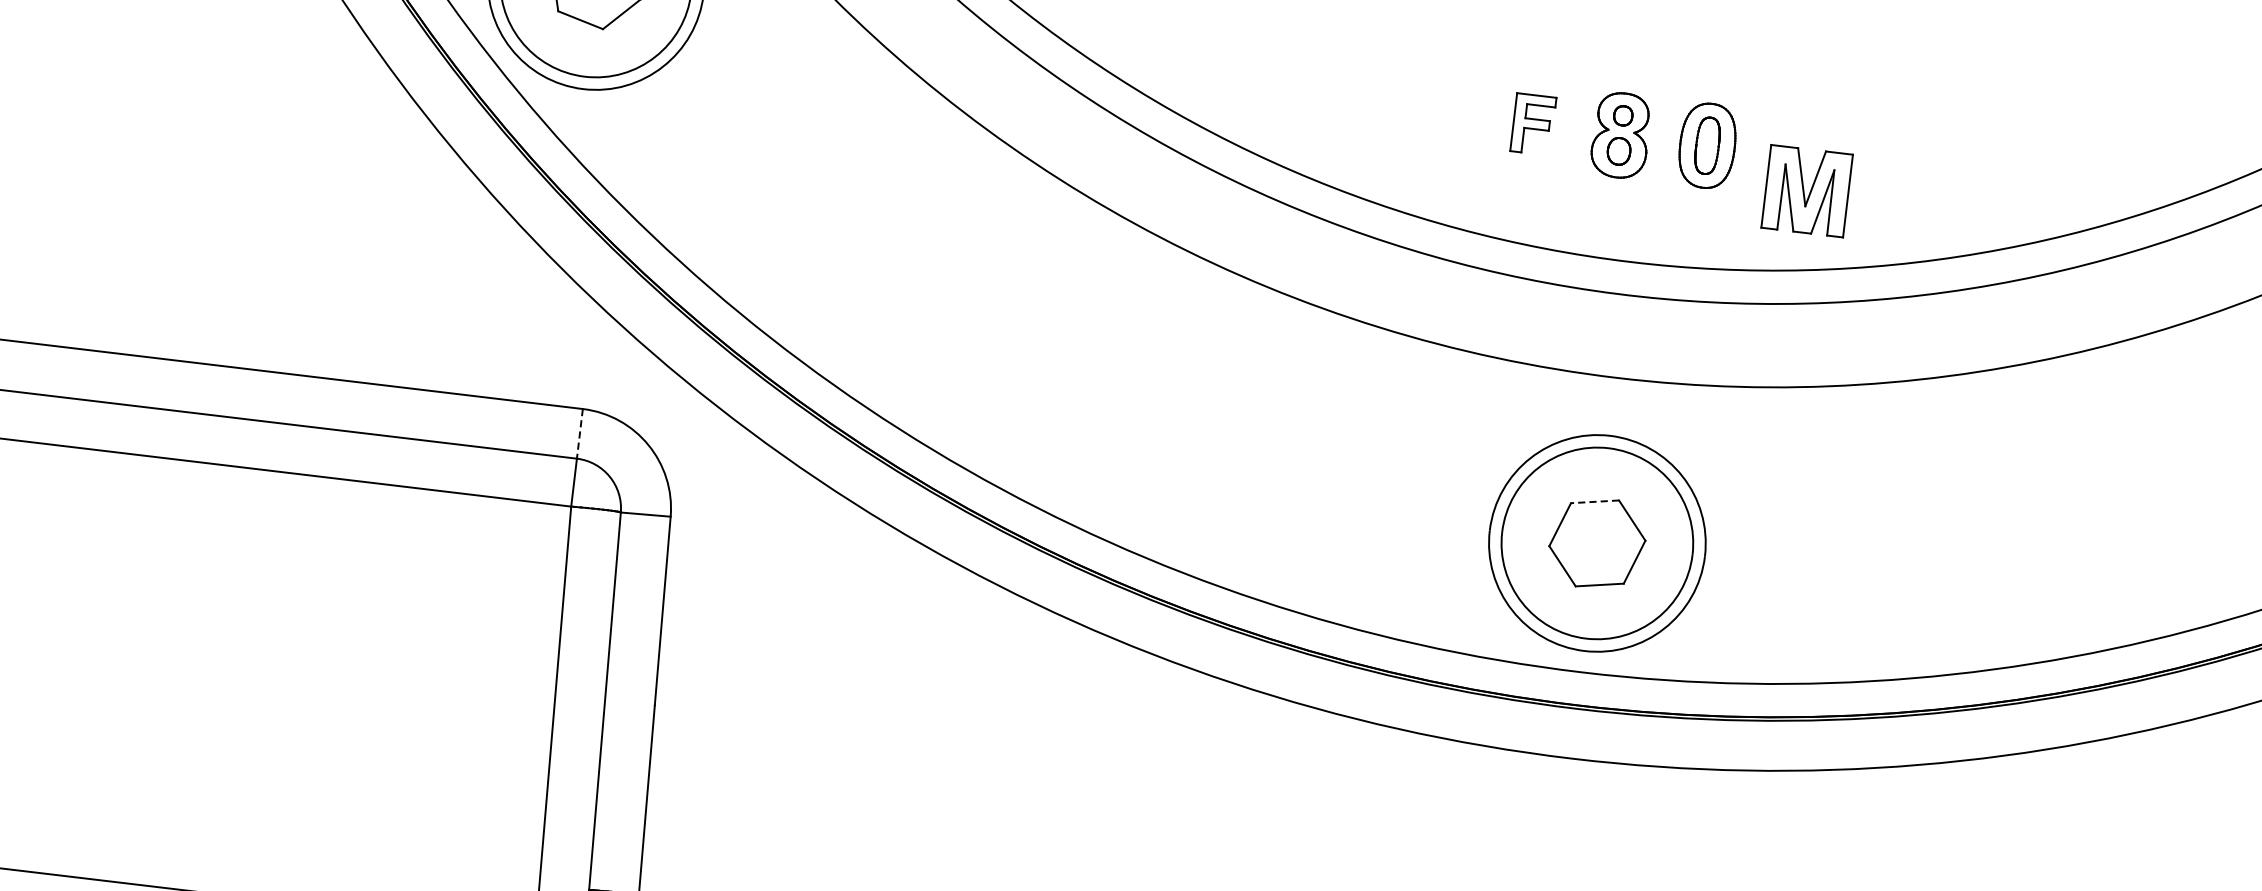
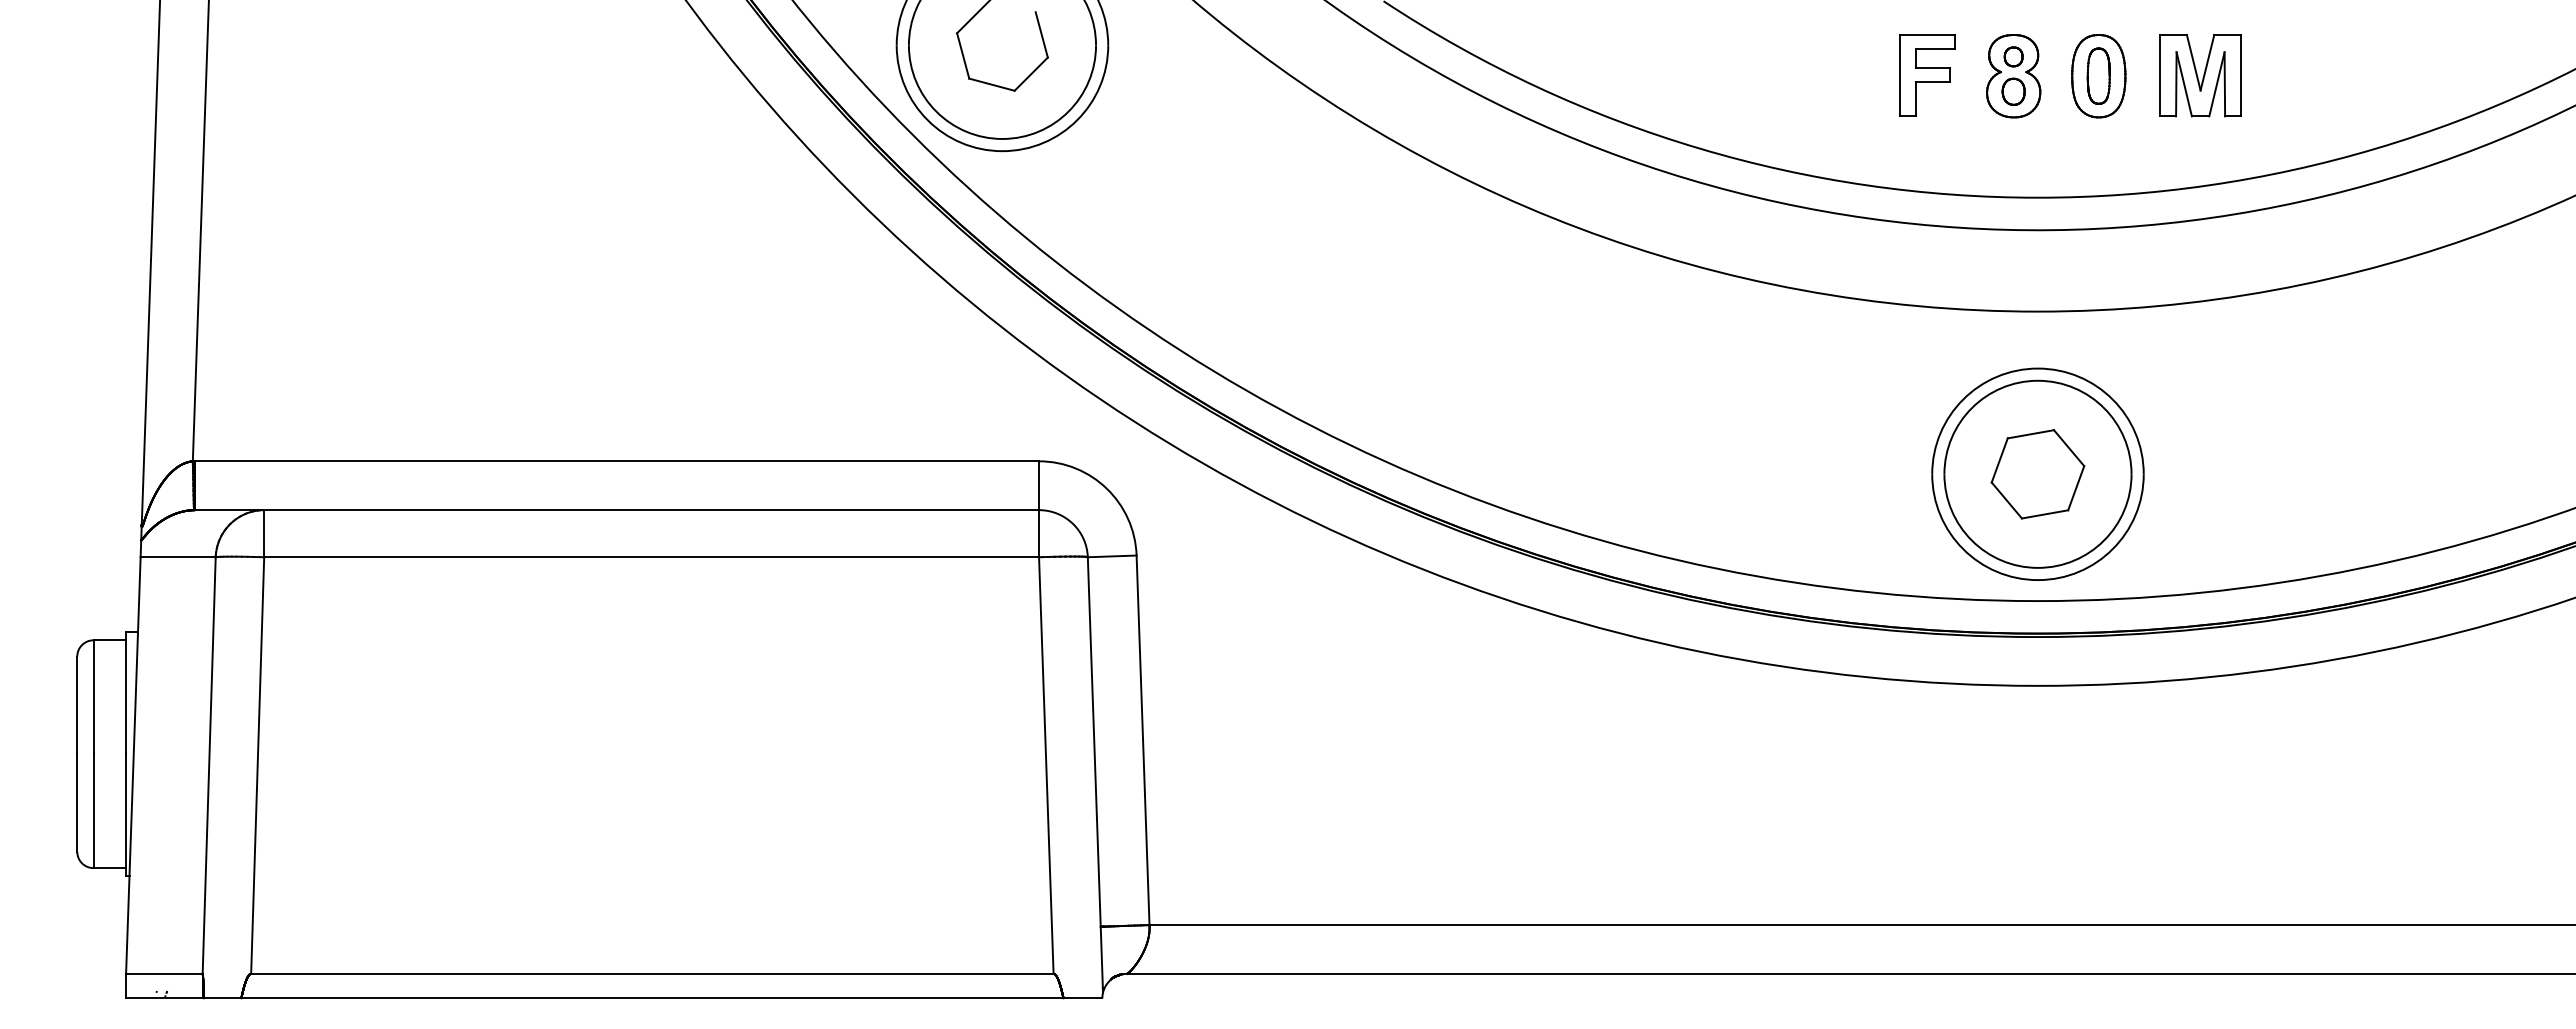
part: (1533, 124) -> (1927, 75), size x1.43
part: (1807, 191) -> (2200, 75), moved
line: (580, 434) -> (1039, 486), dashed -> solid
line: (1594, 502) -> (2030, 434), dashed -> solid

